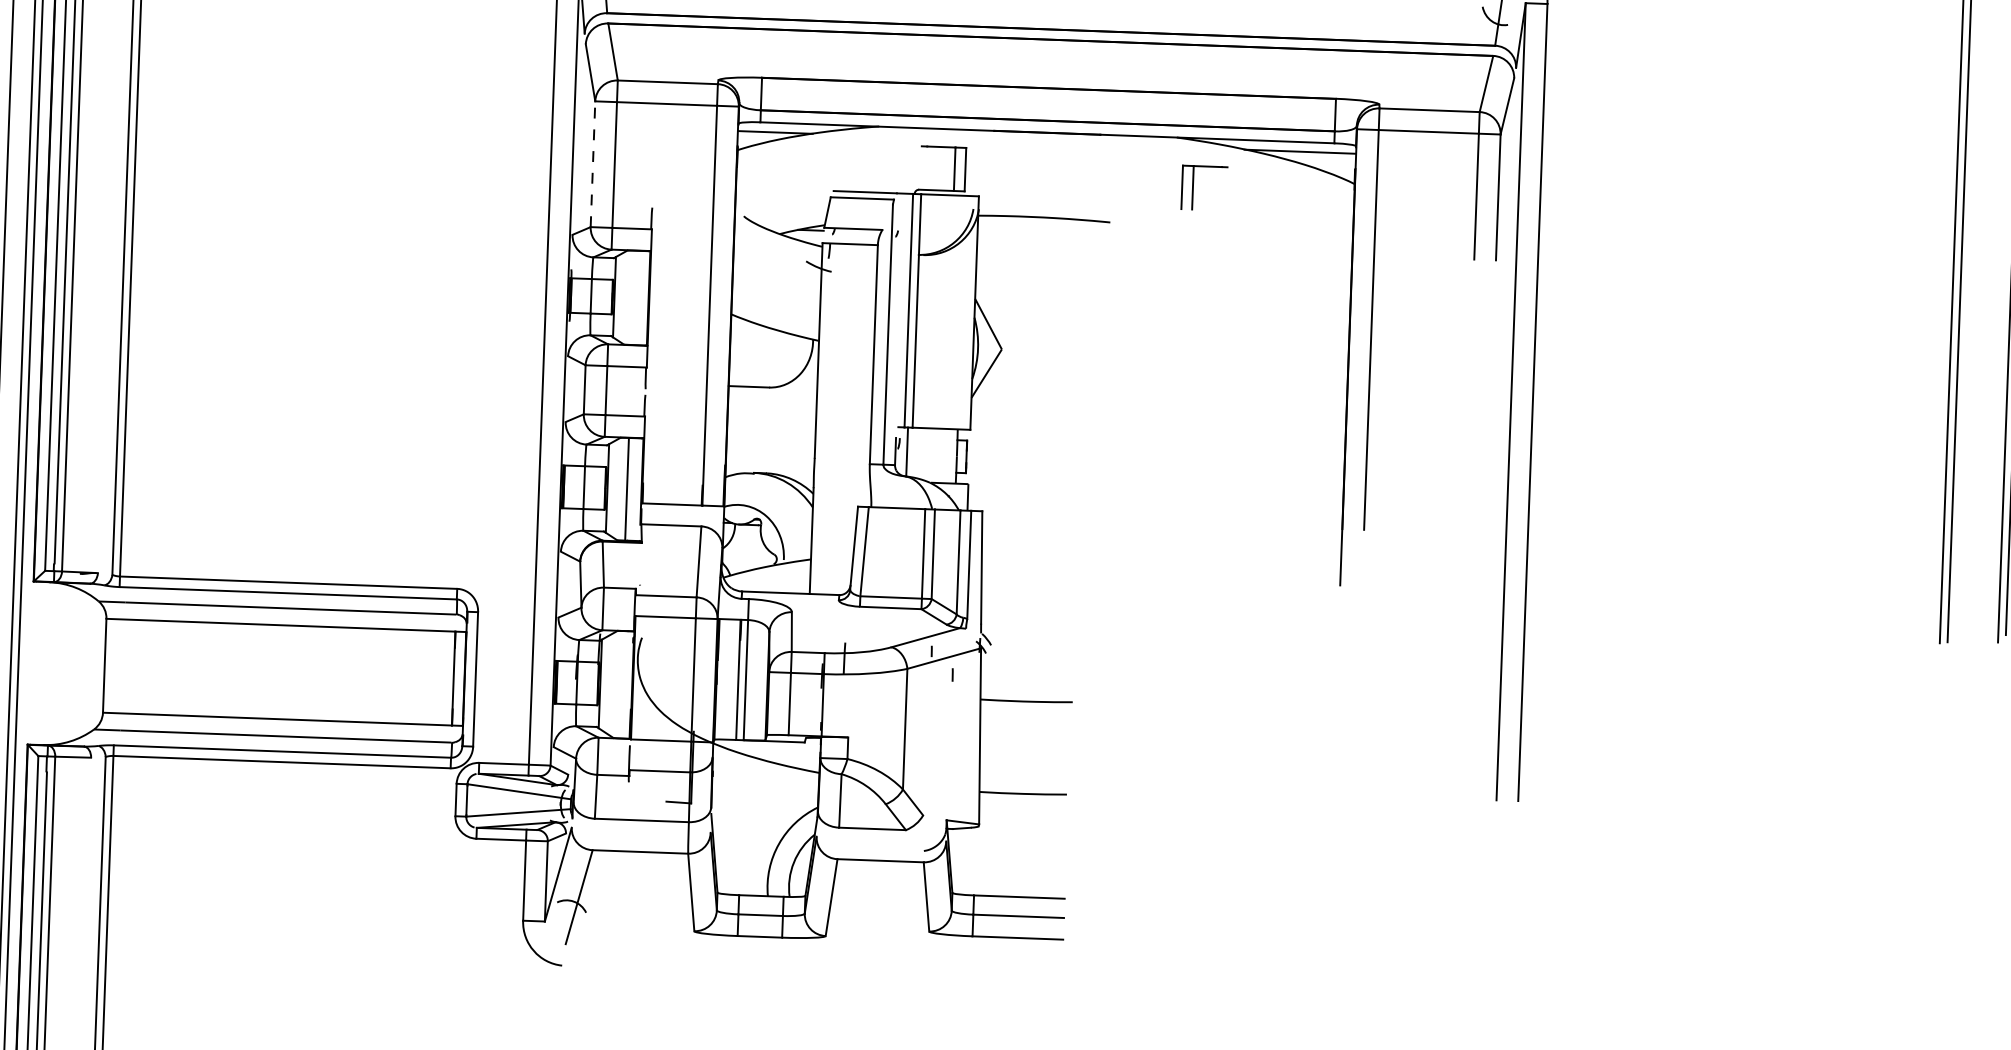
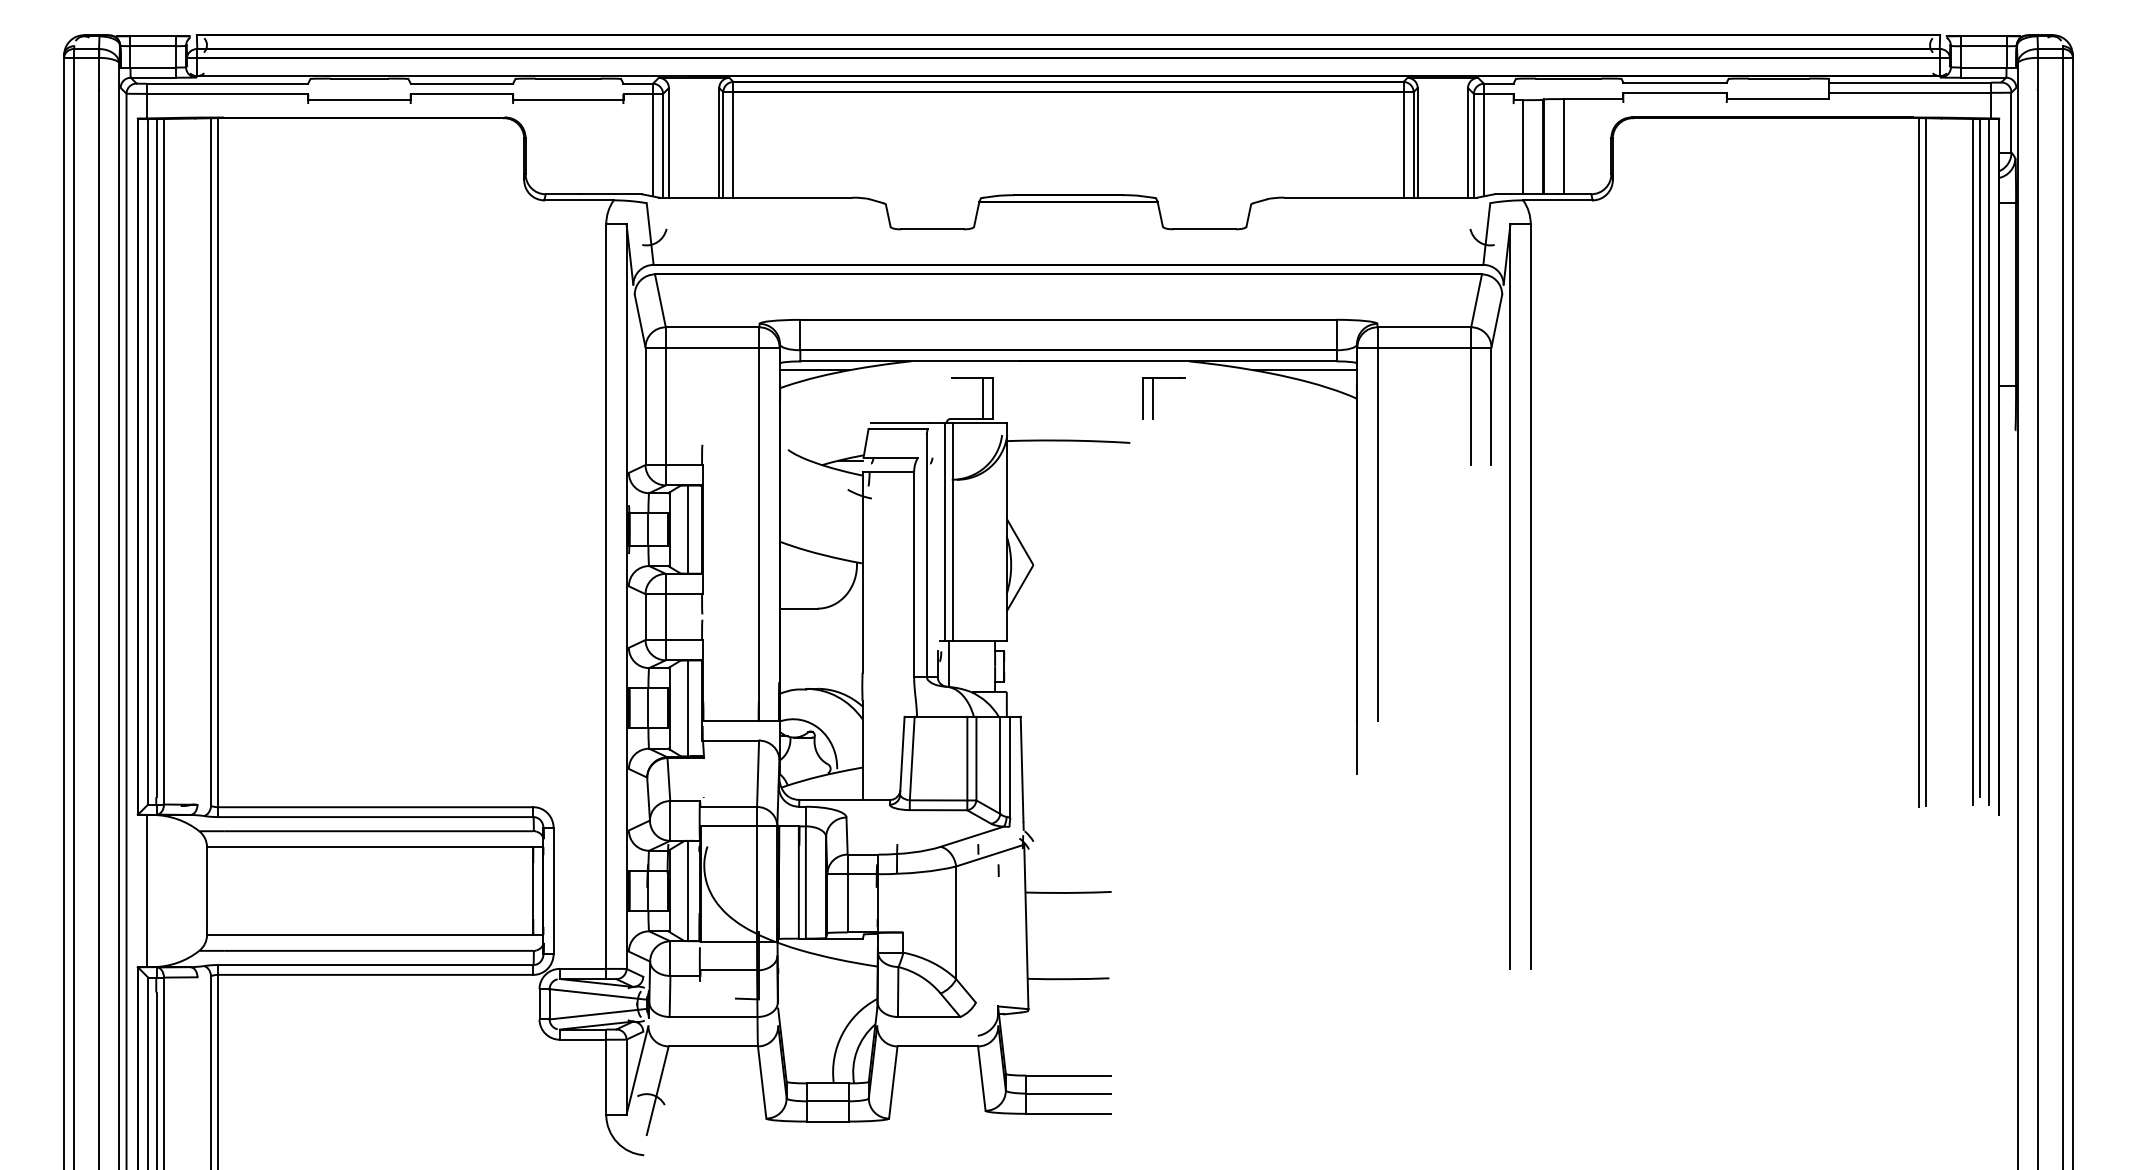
line: (592, 164) -> (645, 406), dashed -> solid
part: (1193, 187) -> (1153, 398), moved
line: (634, 297) -> (688, 529), added
line: (39, 662) -> (146, 890), added
line: (619, 684) -> (688, 890), added

